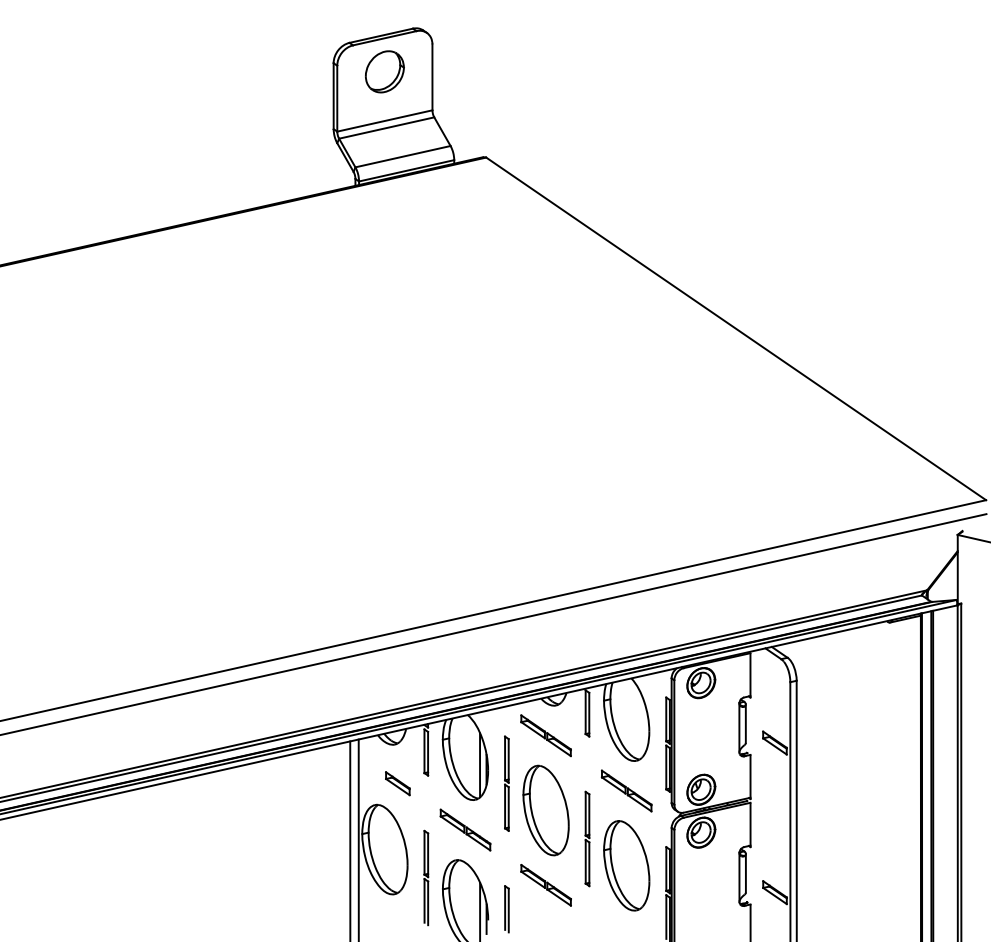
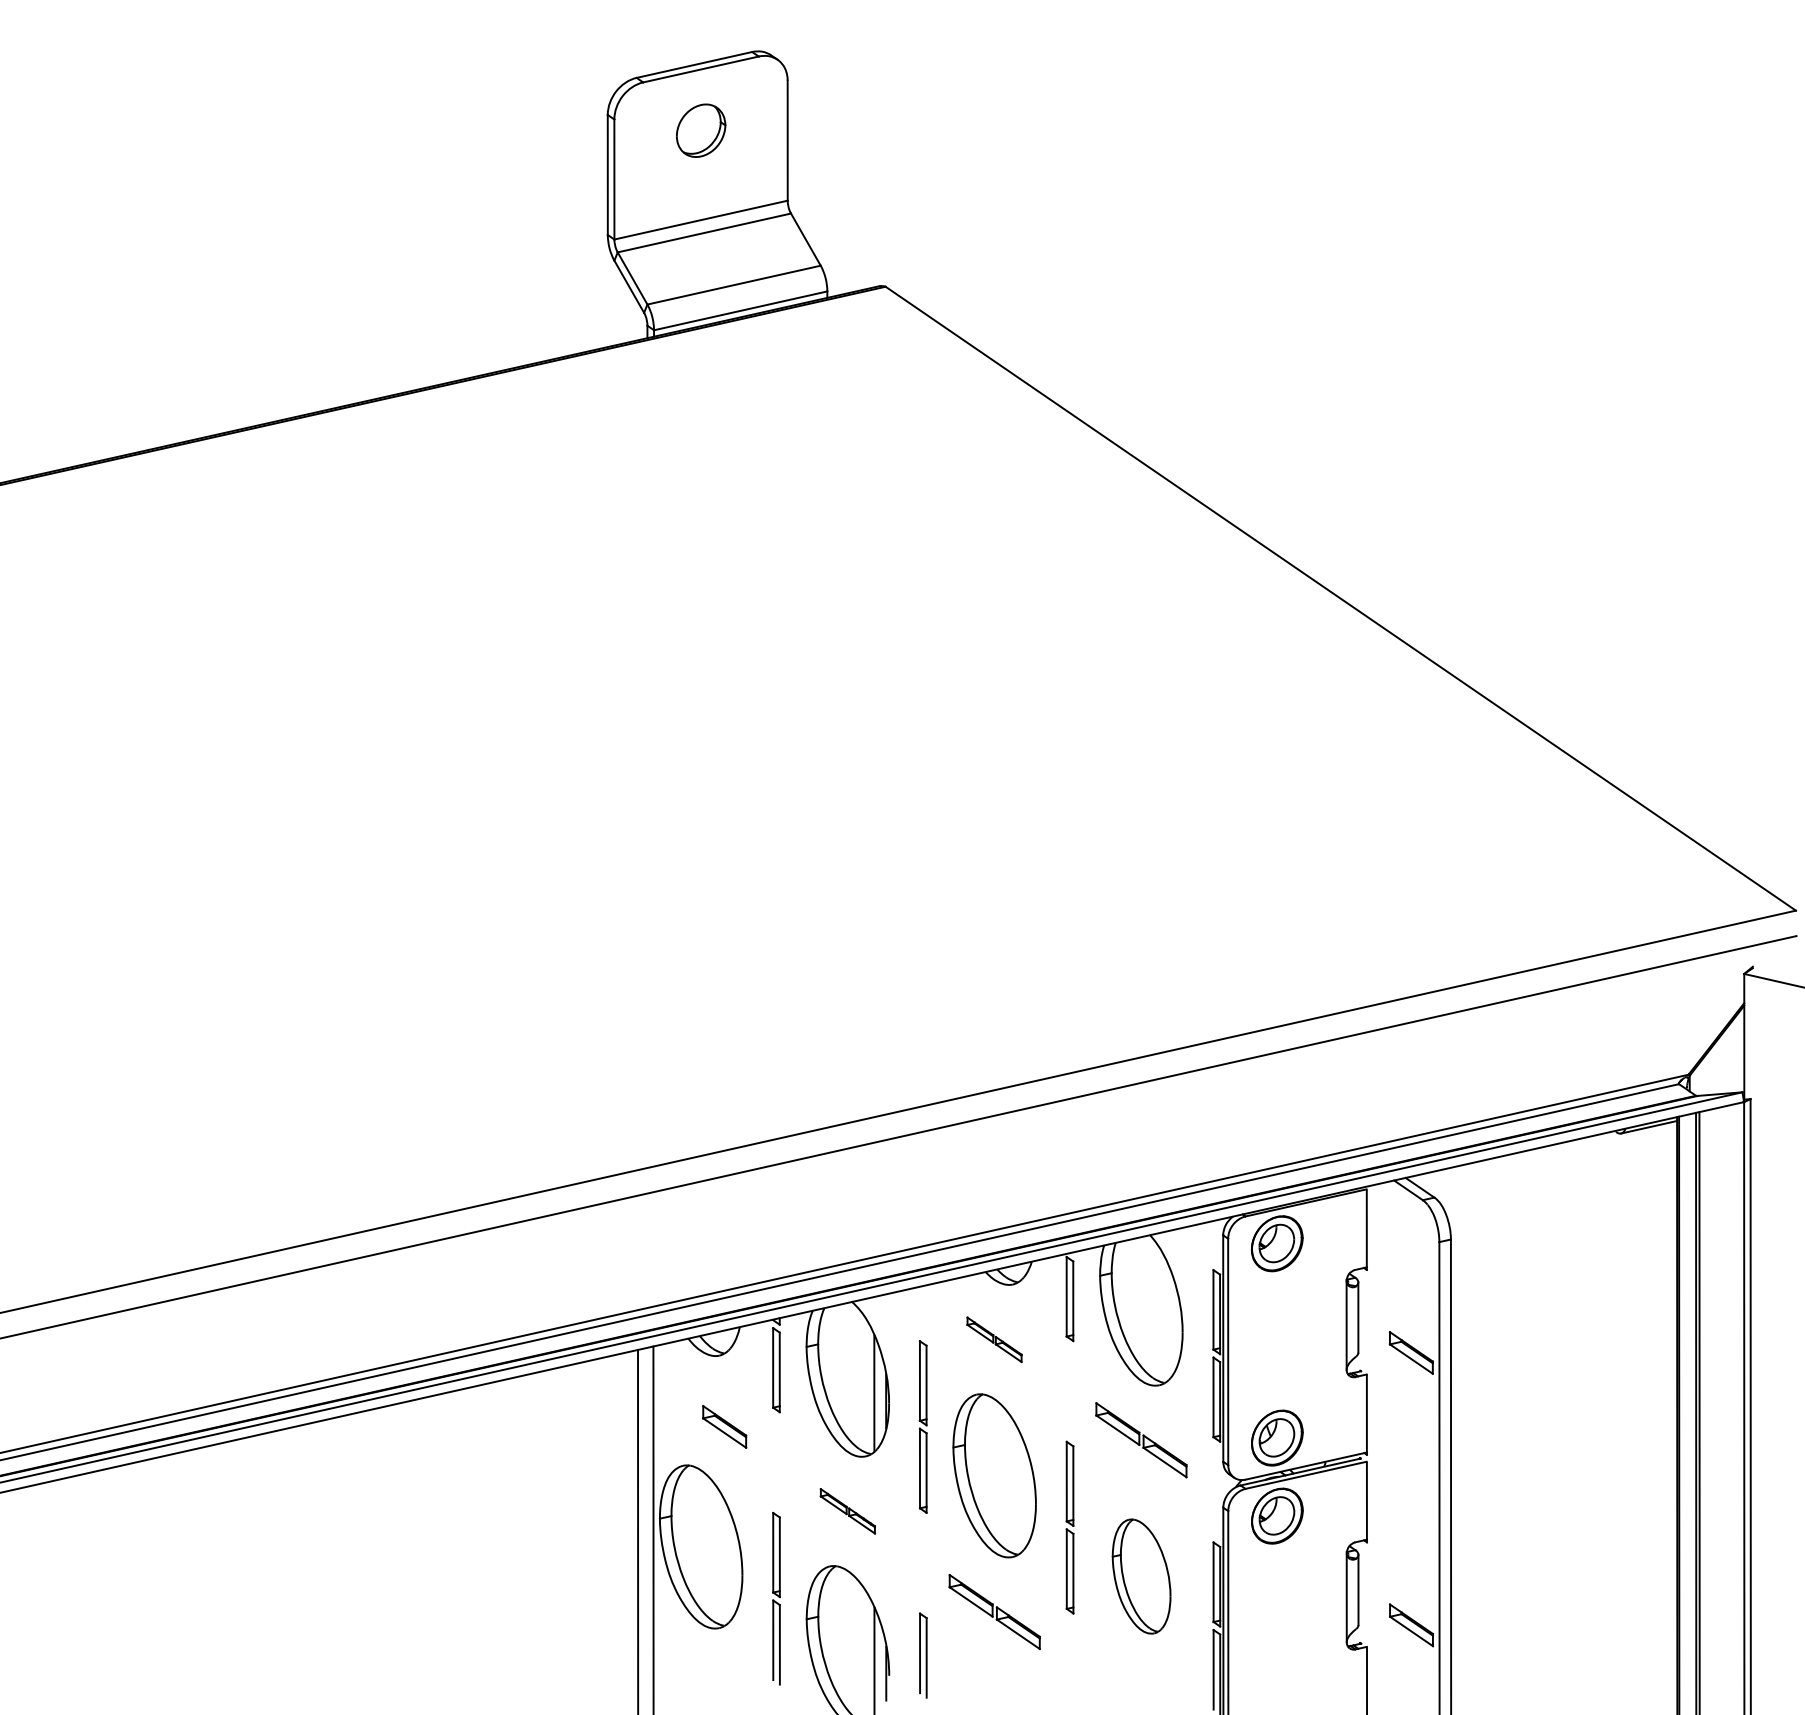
part: (384, 71) -> (700, 130), size x0.7
part: (545, 735) -> (993, 1339), size x0.6
part: (465, 829) -> (847, 1510), size x0.6
part: (626, 865) -> (1141, 1575), size x0.7

